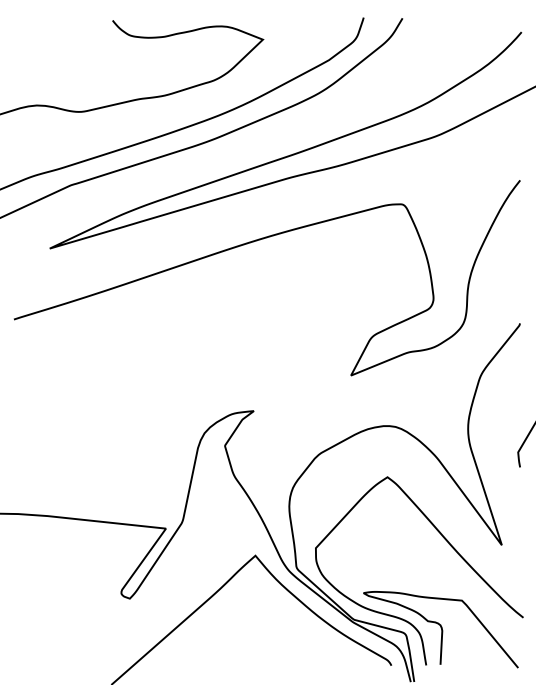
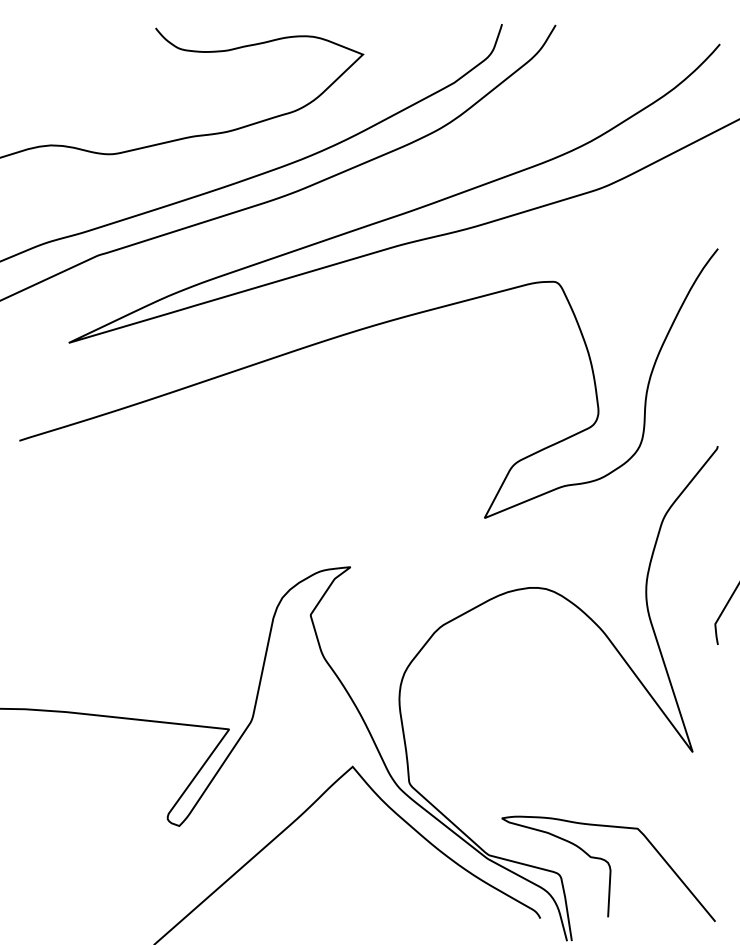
curve: (449, 545) -> (620, 752), removed

